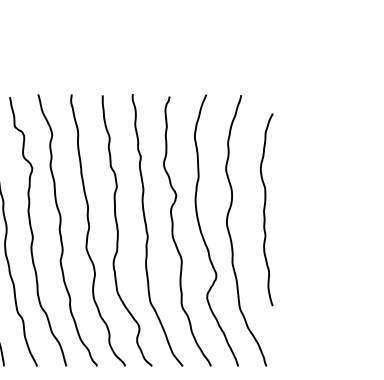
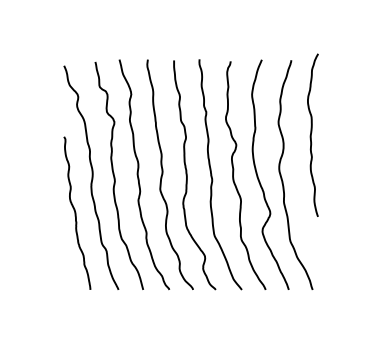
curve: (265, 208) -> (311, 134), moved

